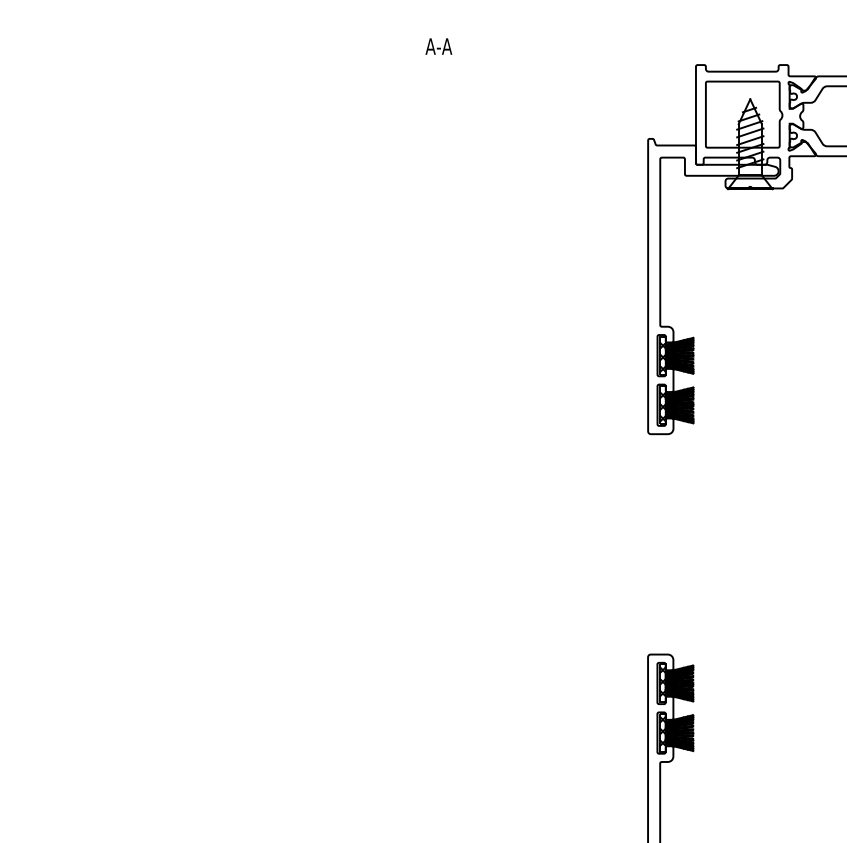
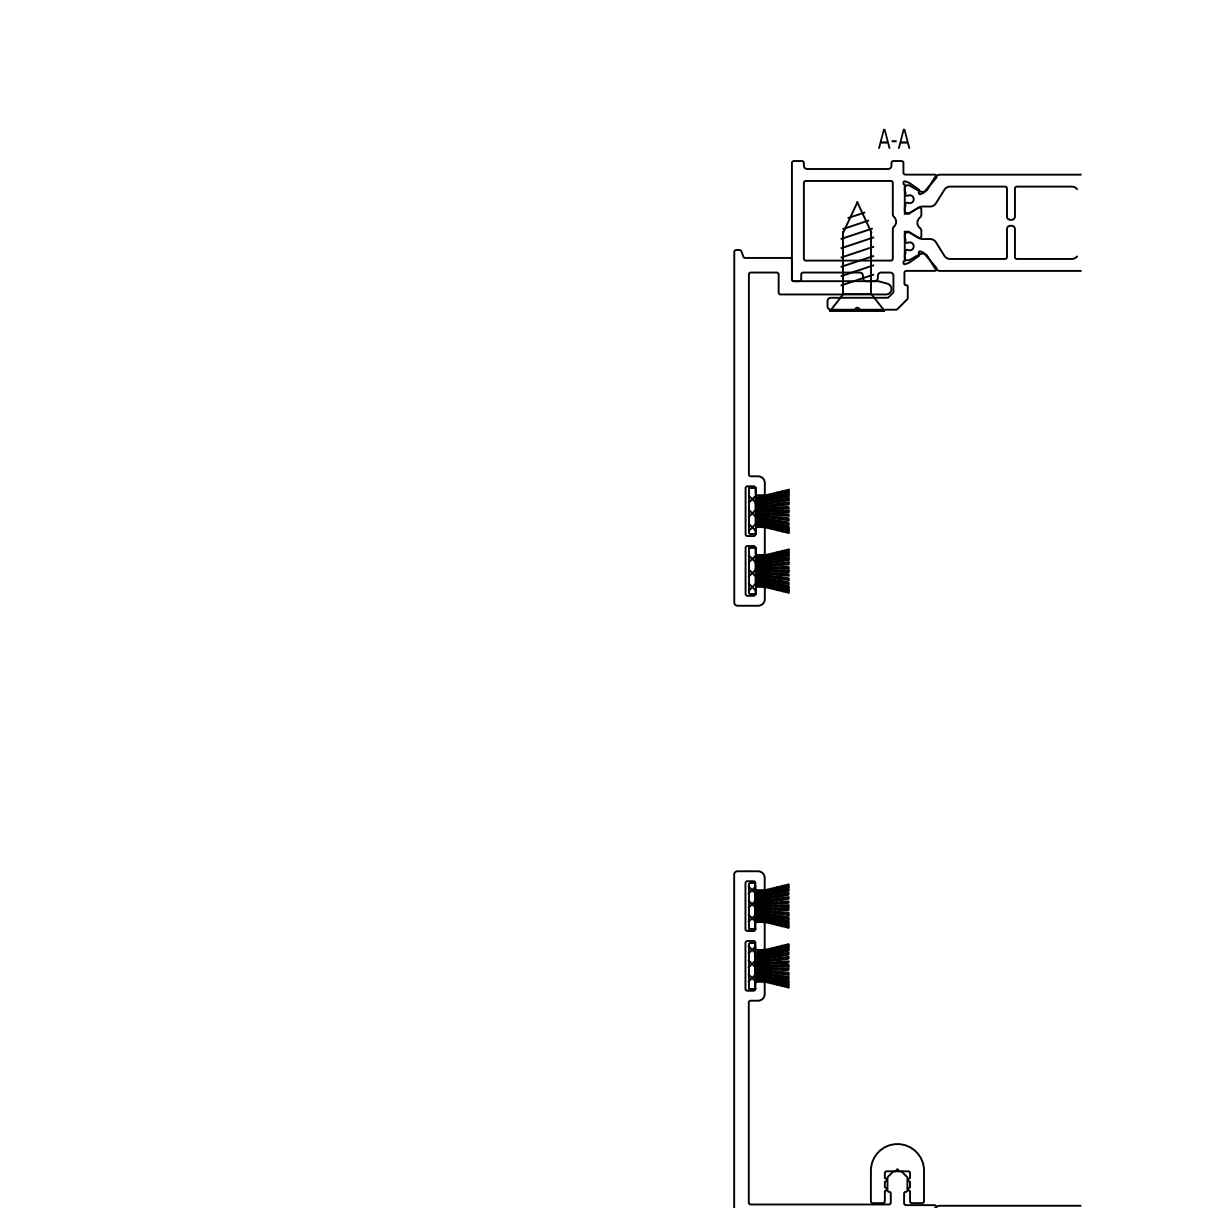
text: (439, 46) -> (894, 138), moved

